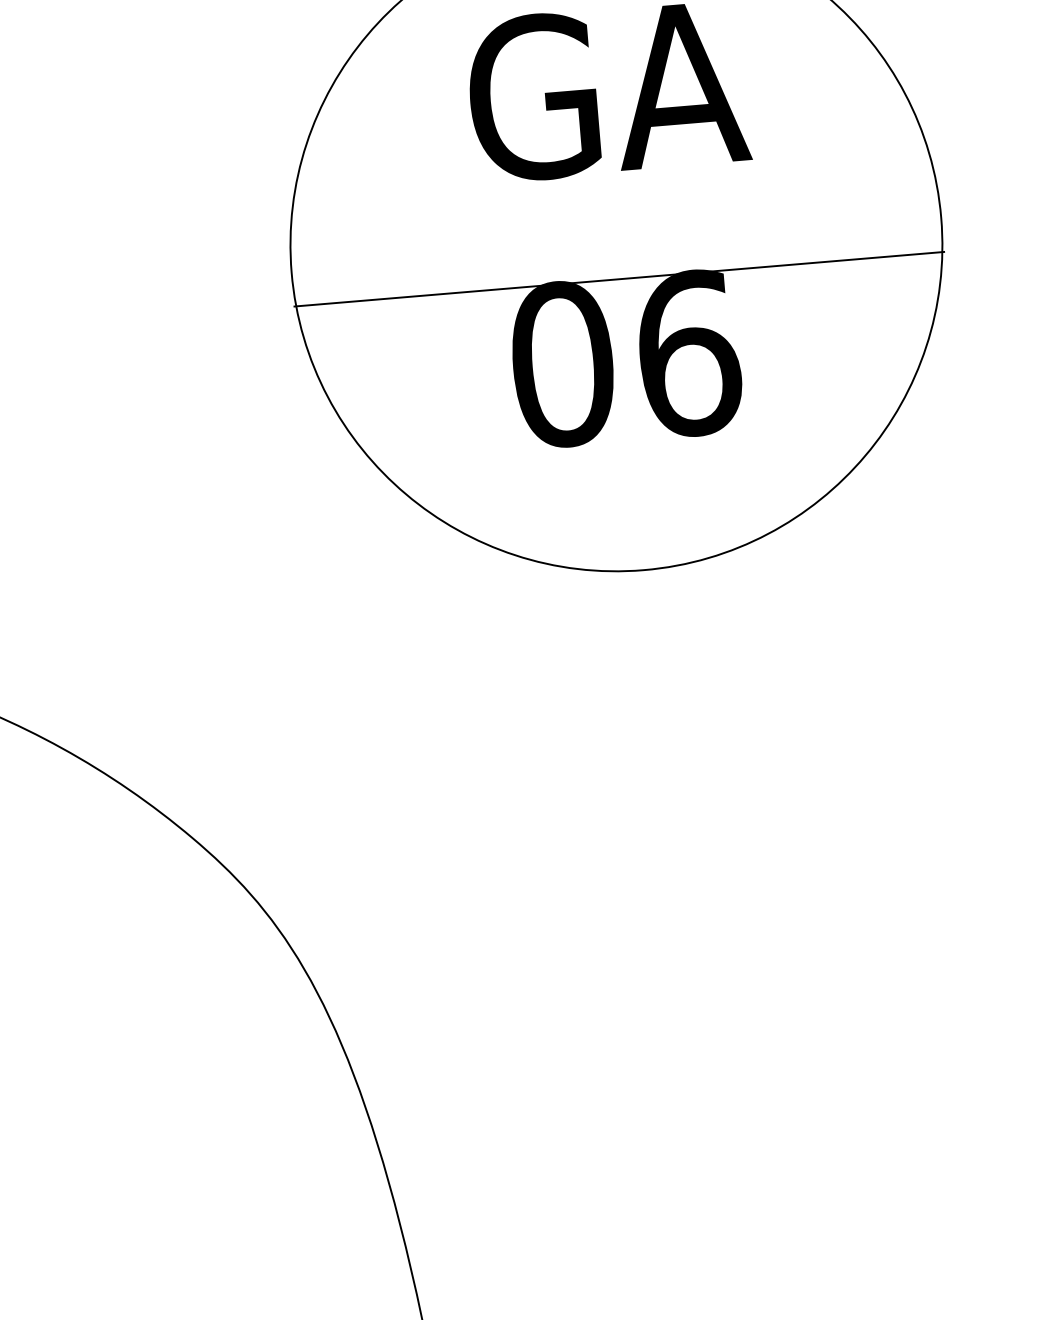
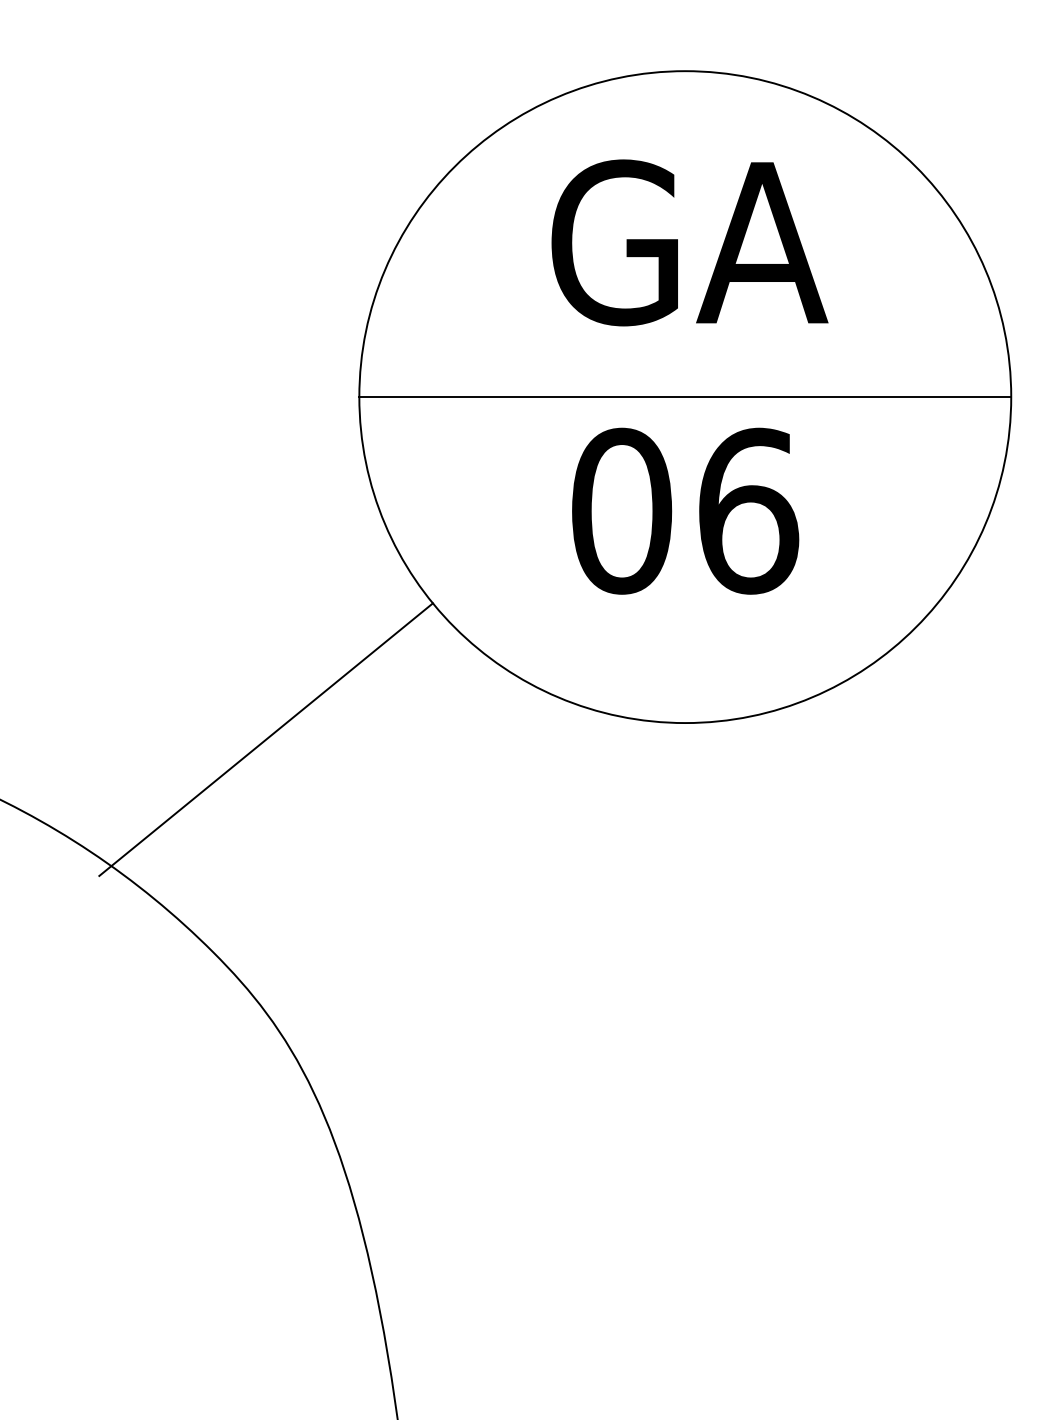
line: (619, 279) -> (685, 397), moved
line: (226, 621) -> (265, 739), added

